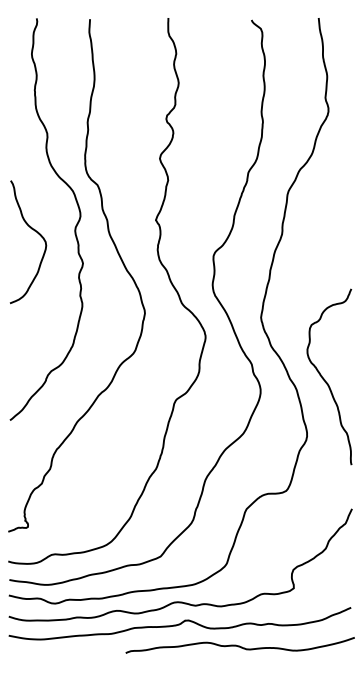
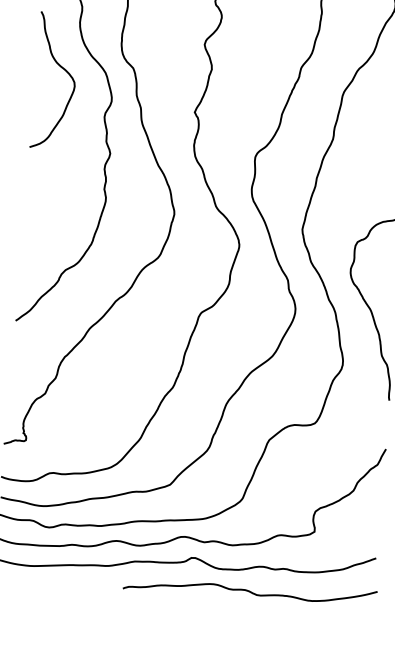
curve: (34, 231) -> (63, 69), moved

